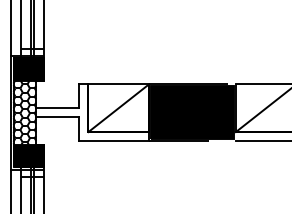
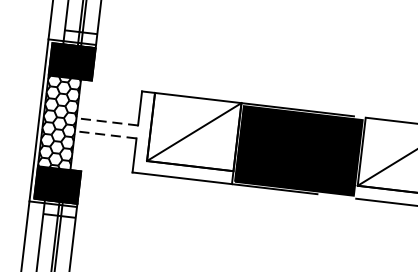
line: (57, 108) -> (106, 122), solid -> dashed
line: (57, 117) -> (105, 135), solid -> dashed

